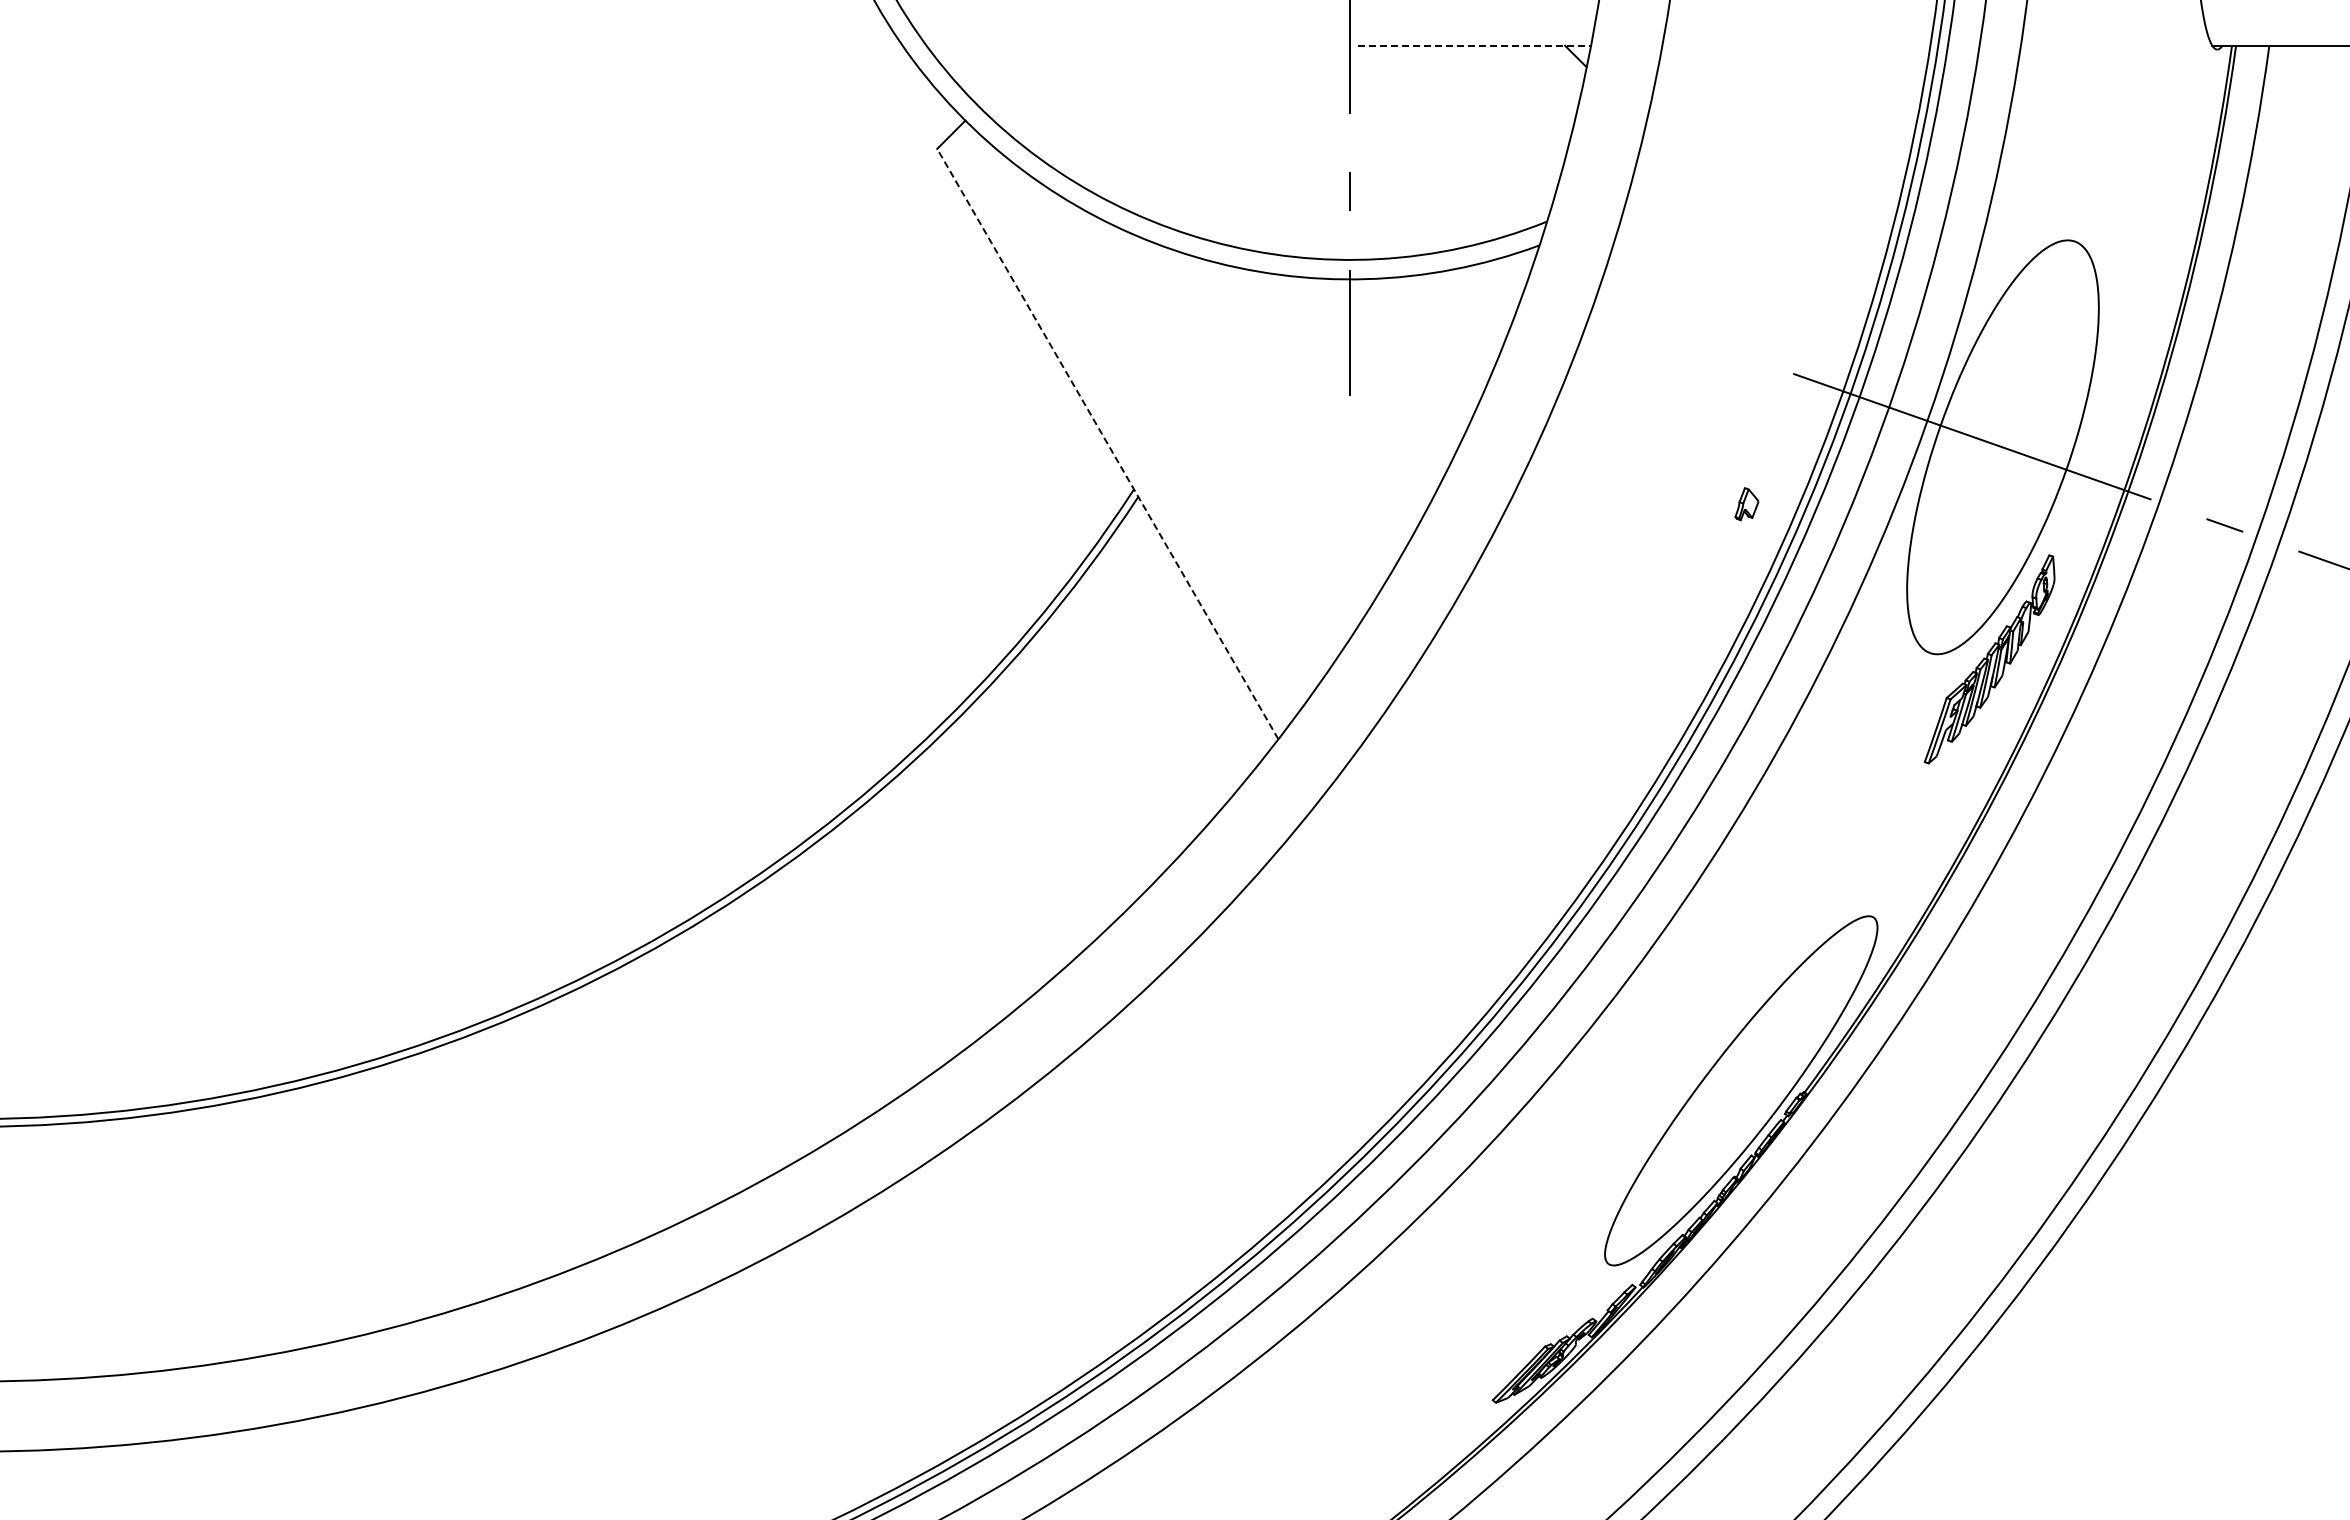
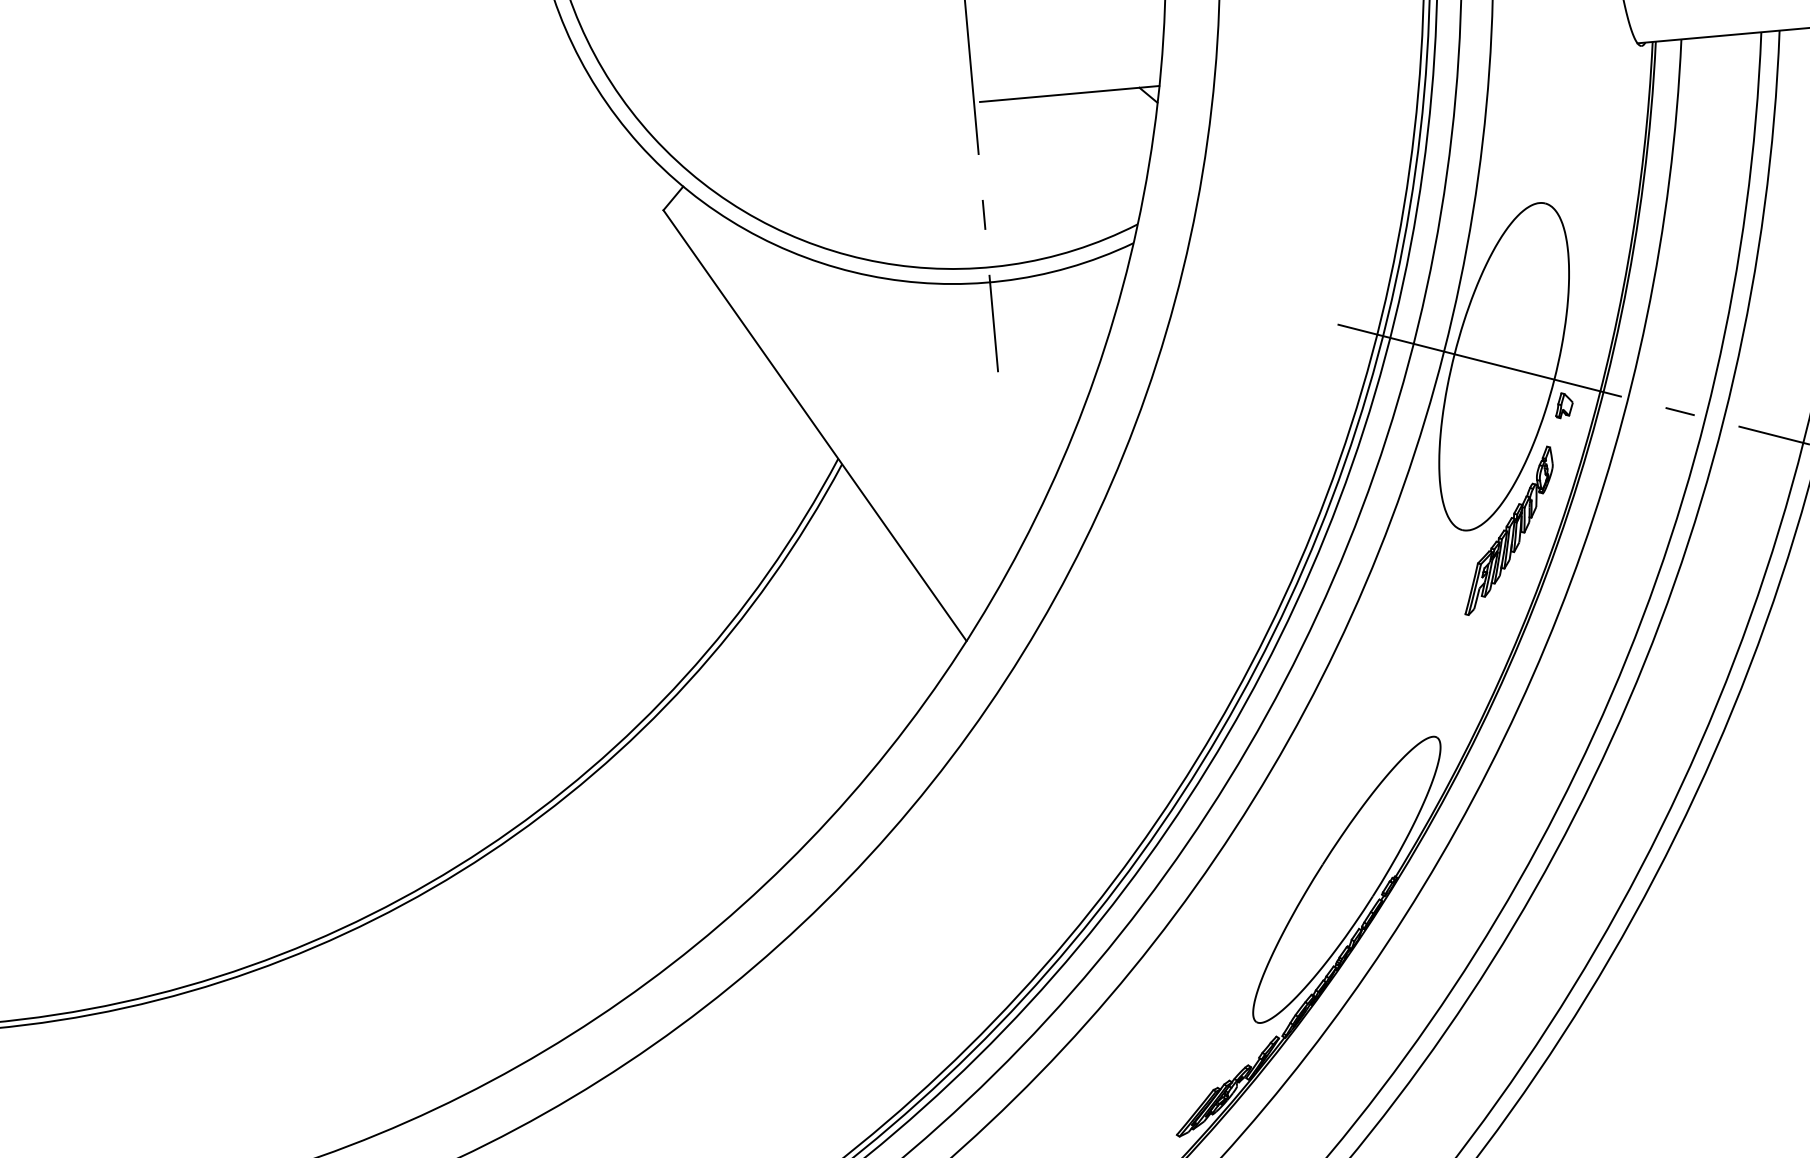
line: (1474, 45) -> (1069, 93), dashed -> solid
line: (1107, 444) -> (814, 426), dashed -> solid
part: (1746, 504) -> (1563, 405), moved

